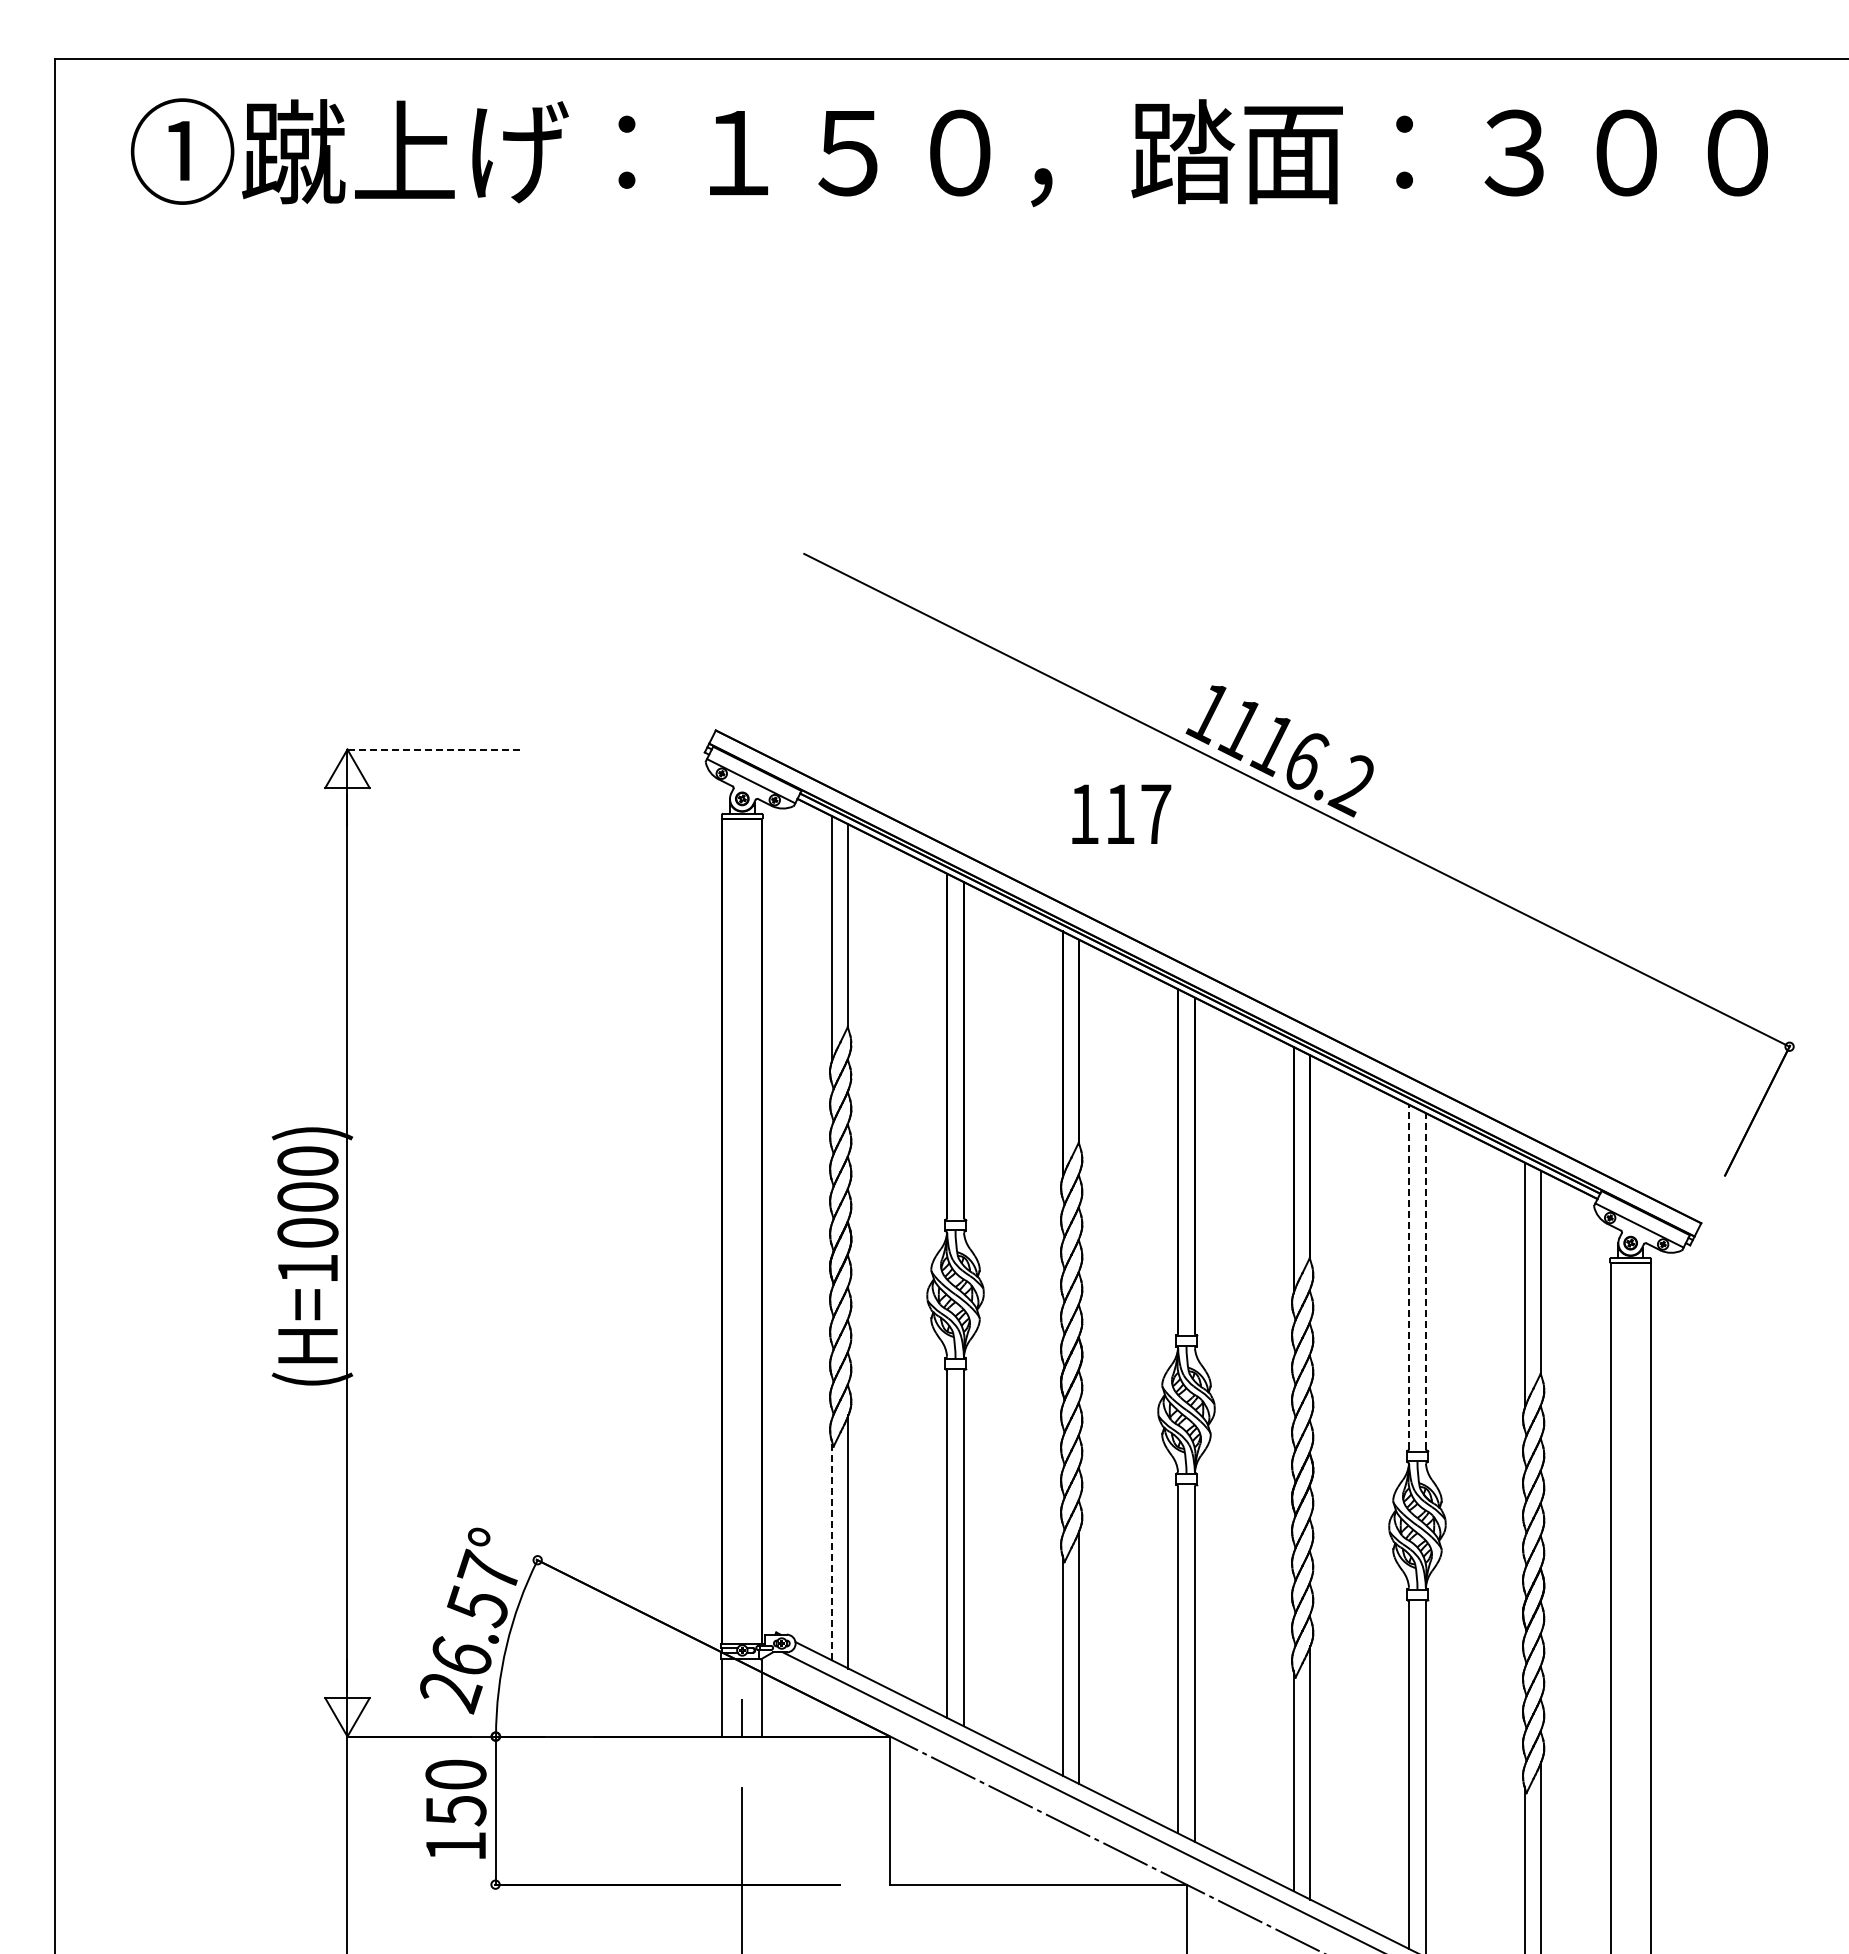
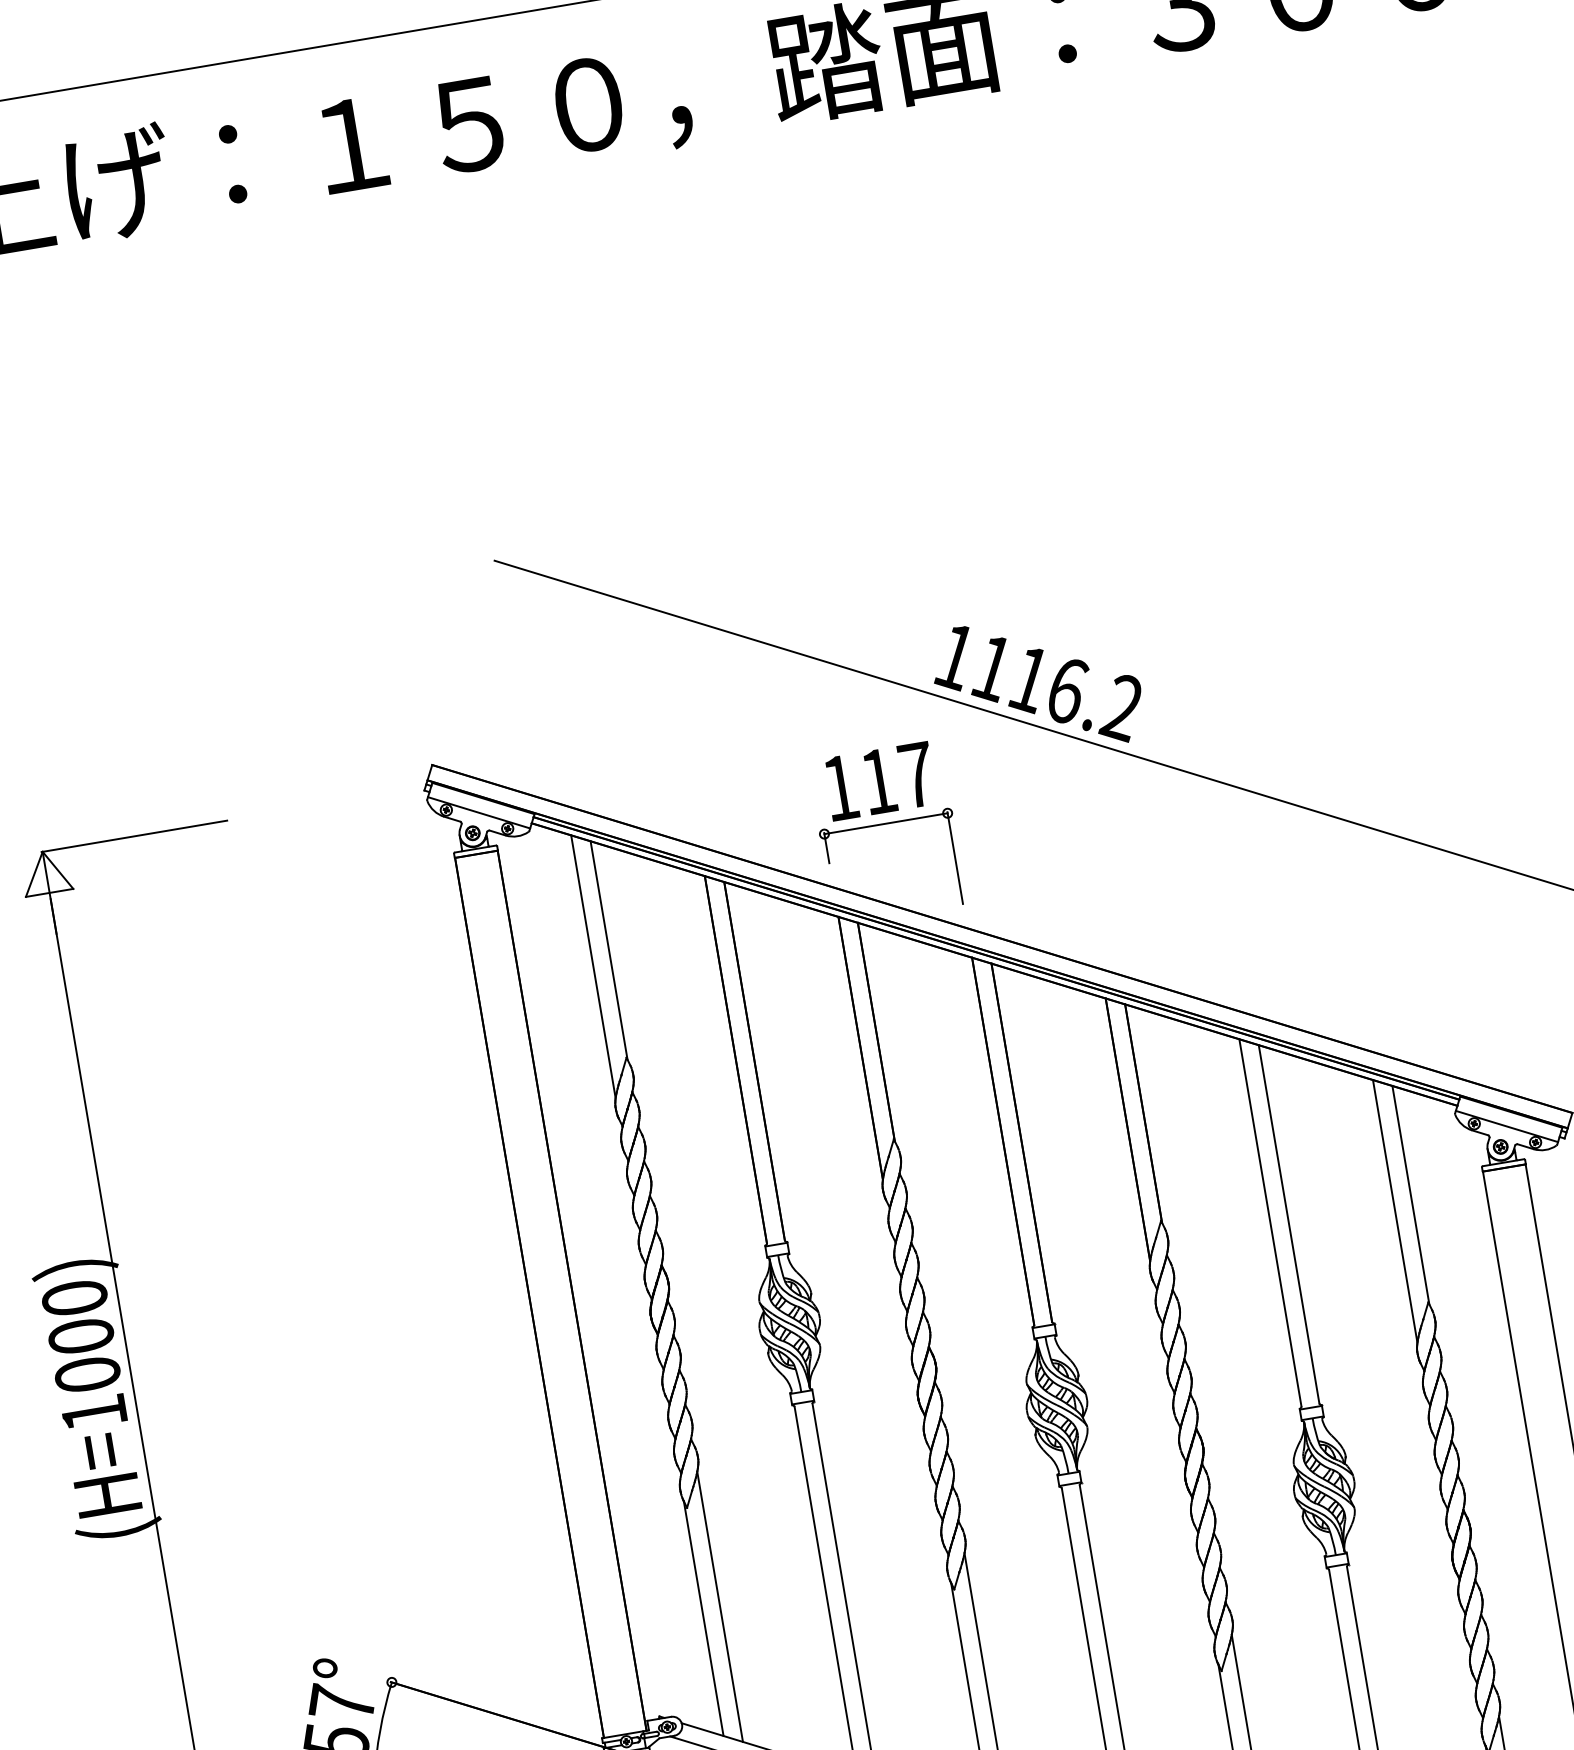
line: (433, 749) -> (134, 836), dashed -> solid
part: (1120, 854) -> (886, 824), added
line: (1409, 1276) -> (1270, 1222), dashed -> solid
line: (1425, 1281) -> (1288, 1224), dashed -> solid
line: (831, 1550) -> (703, 1619), dashed -> solid

